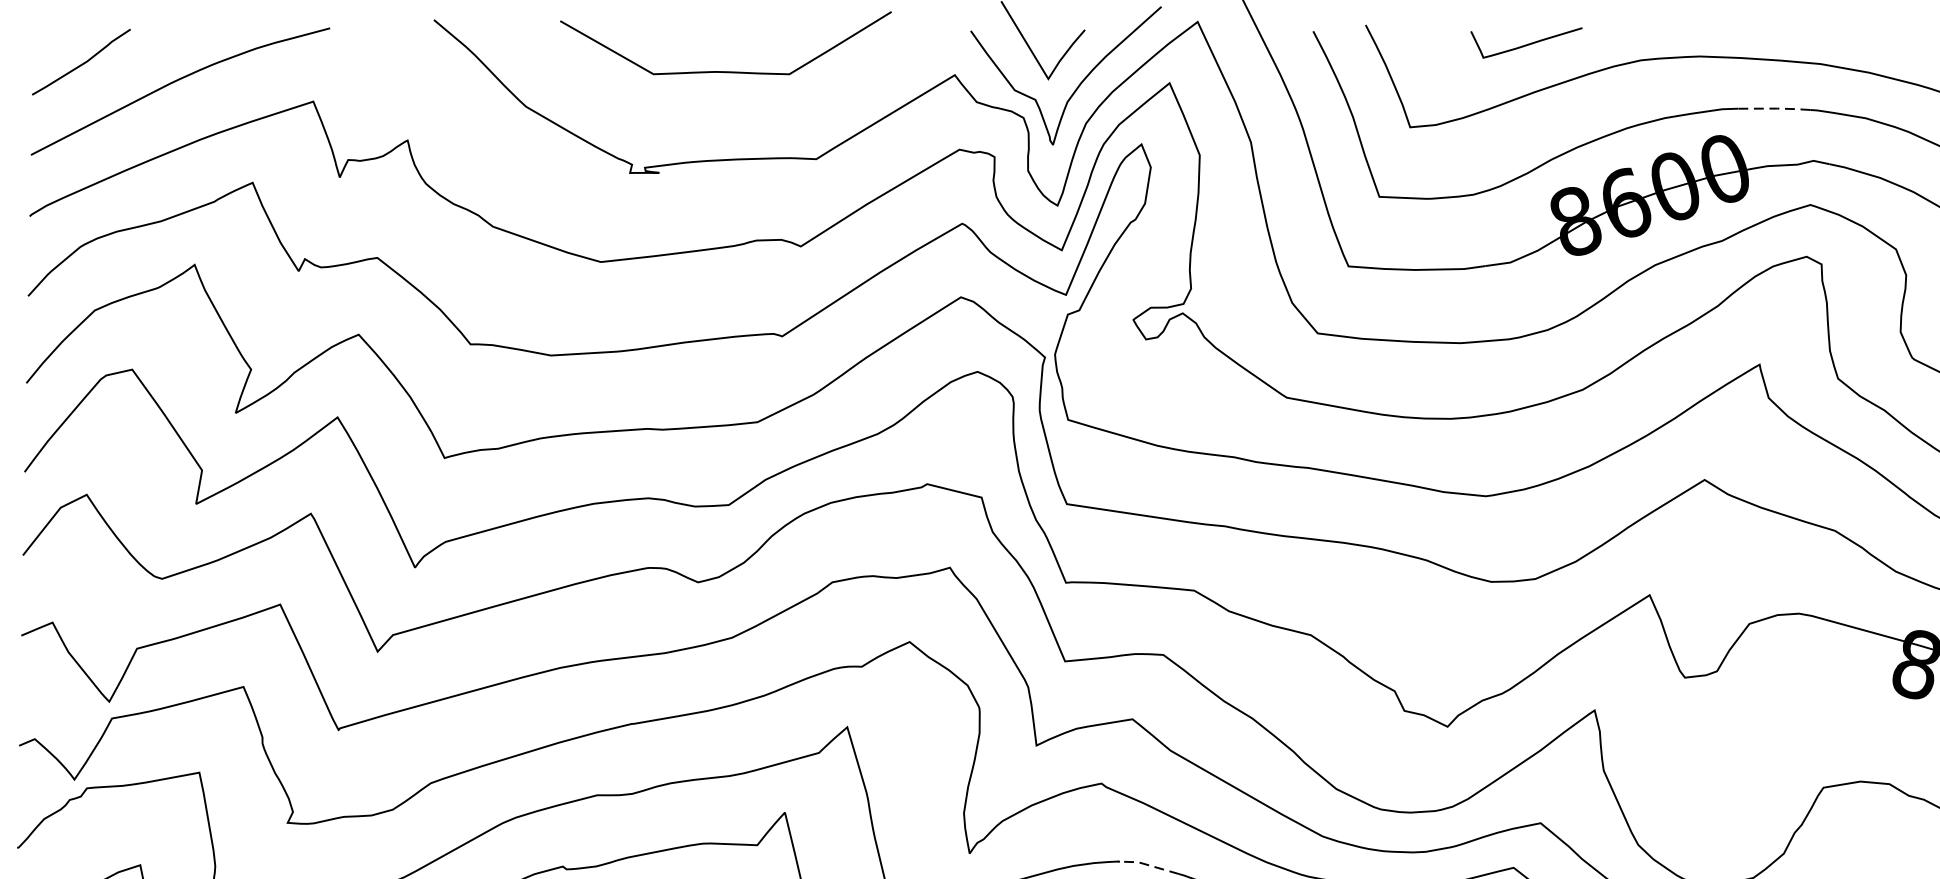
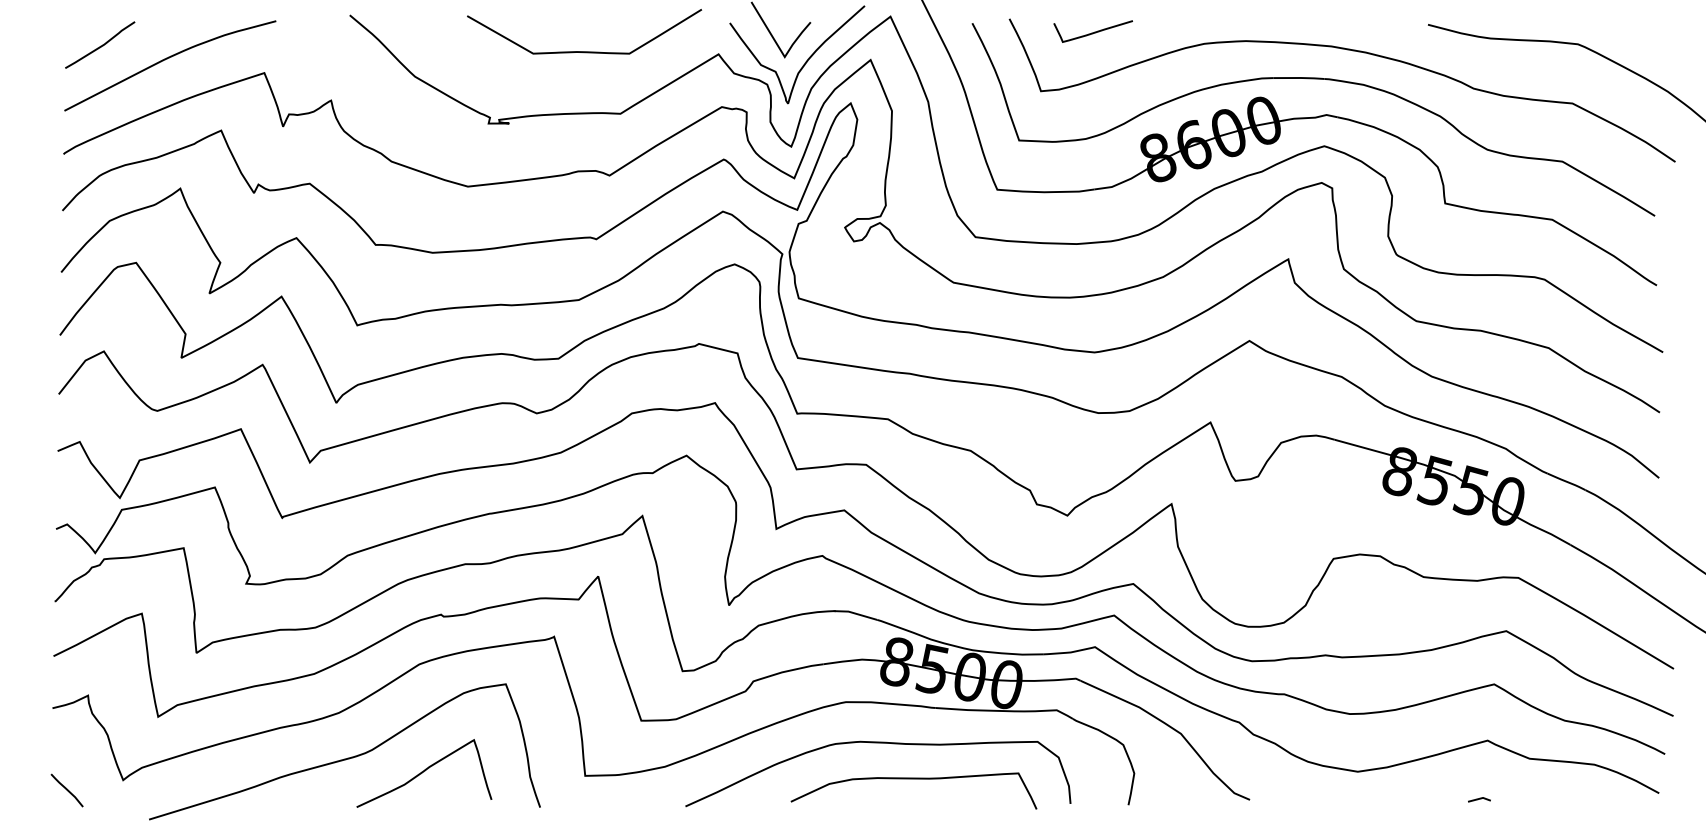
curve: (1525, 44) -> (1092, 32), moved
curve: (725, 71) -> (584, 51), moved
line: (1775, 109) -> (1299, 78), dashed -> solid
line: (1148, 864) -> (855, 613), dashed -> solid

